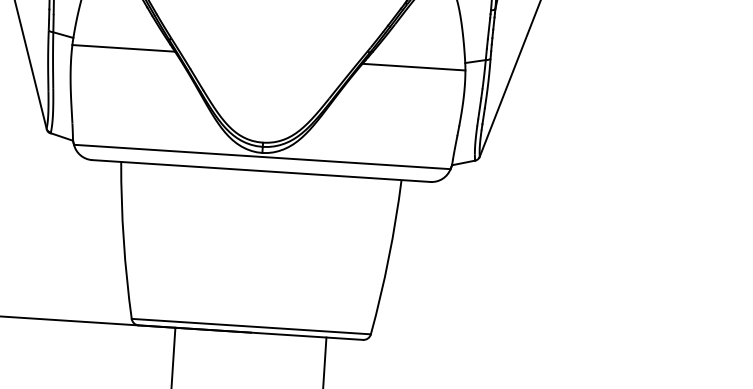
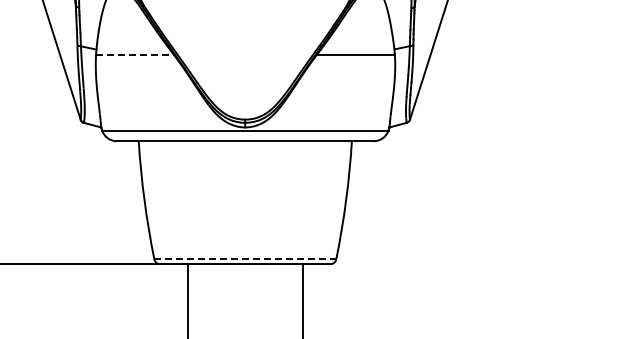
line: (124, 49) -> (135, 55), solid -> dashed
line: (251, 326) -> (245, 259), solid -> dashed

